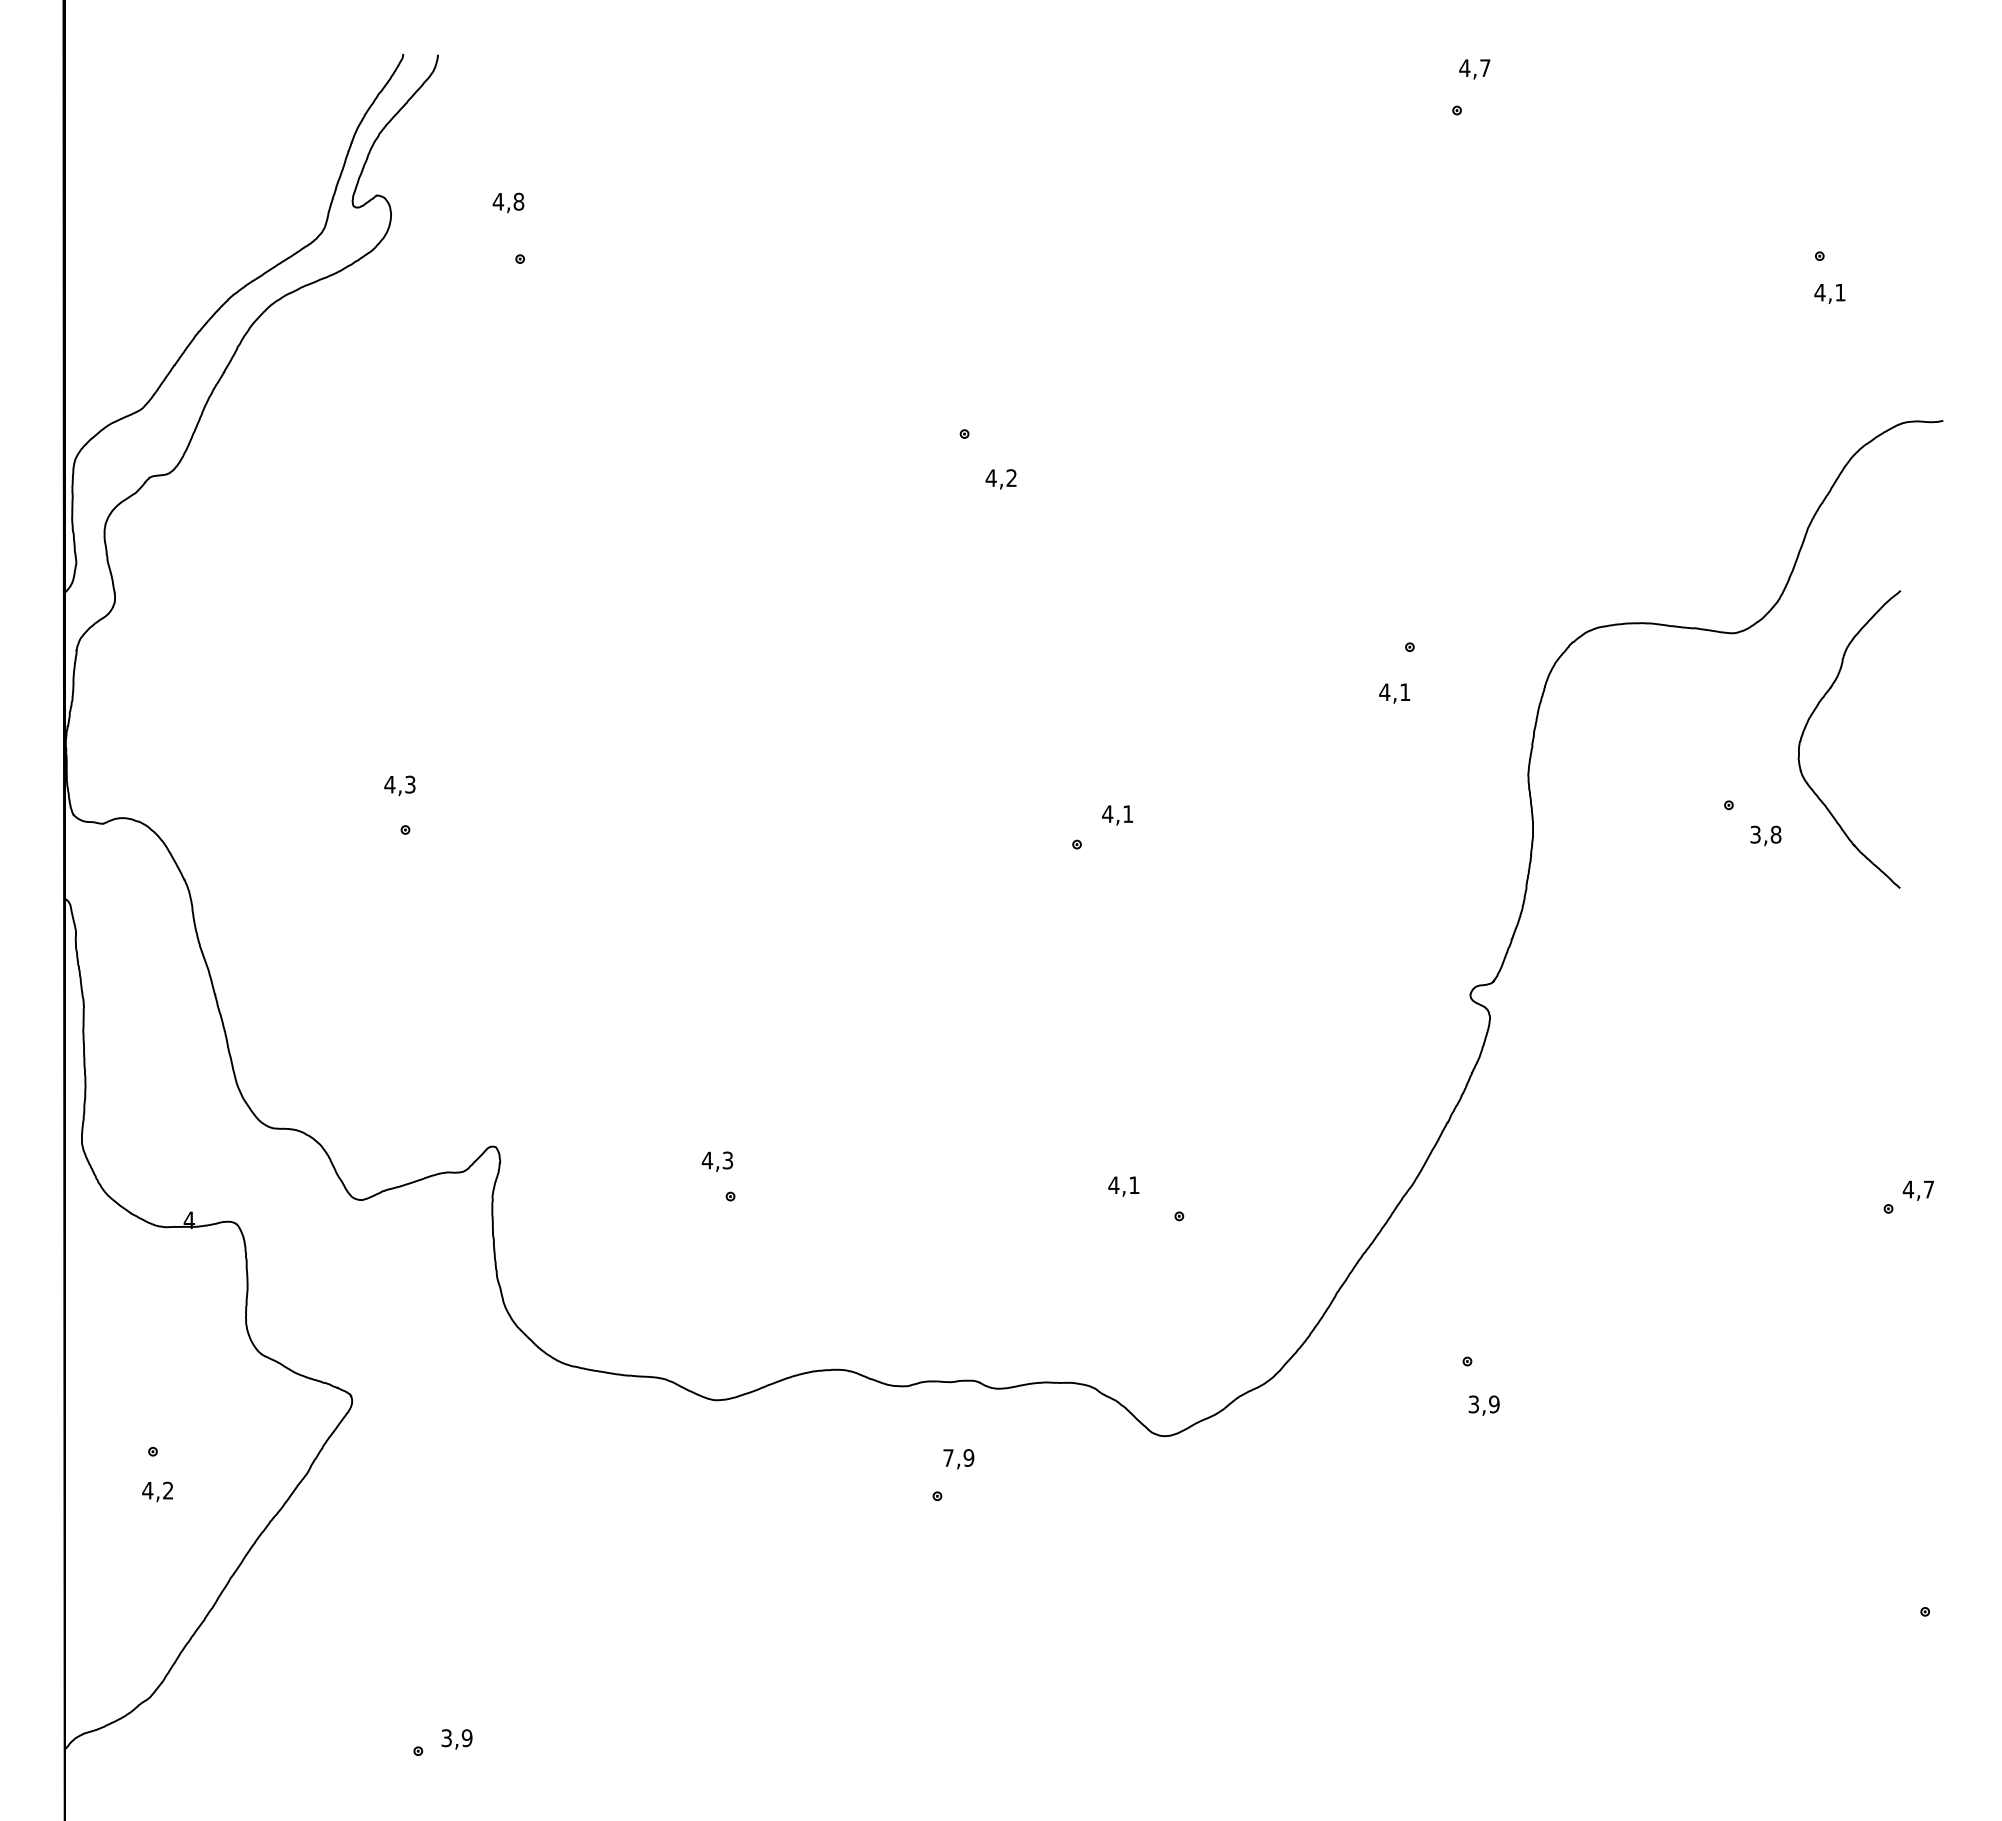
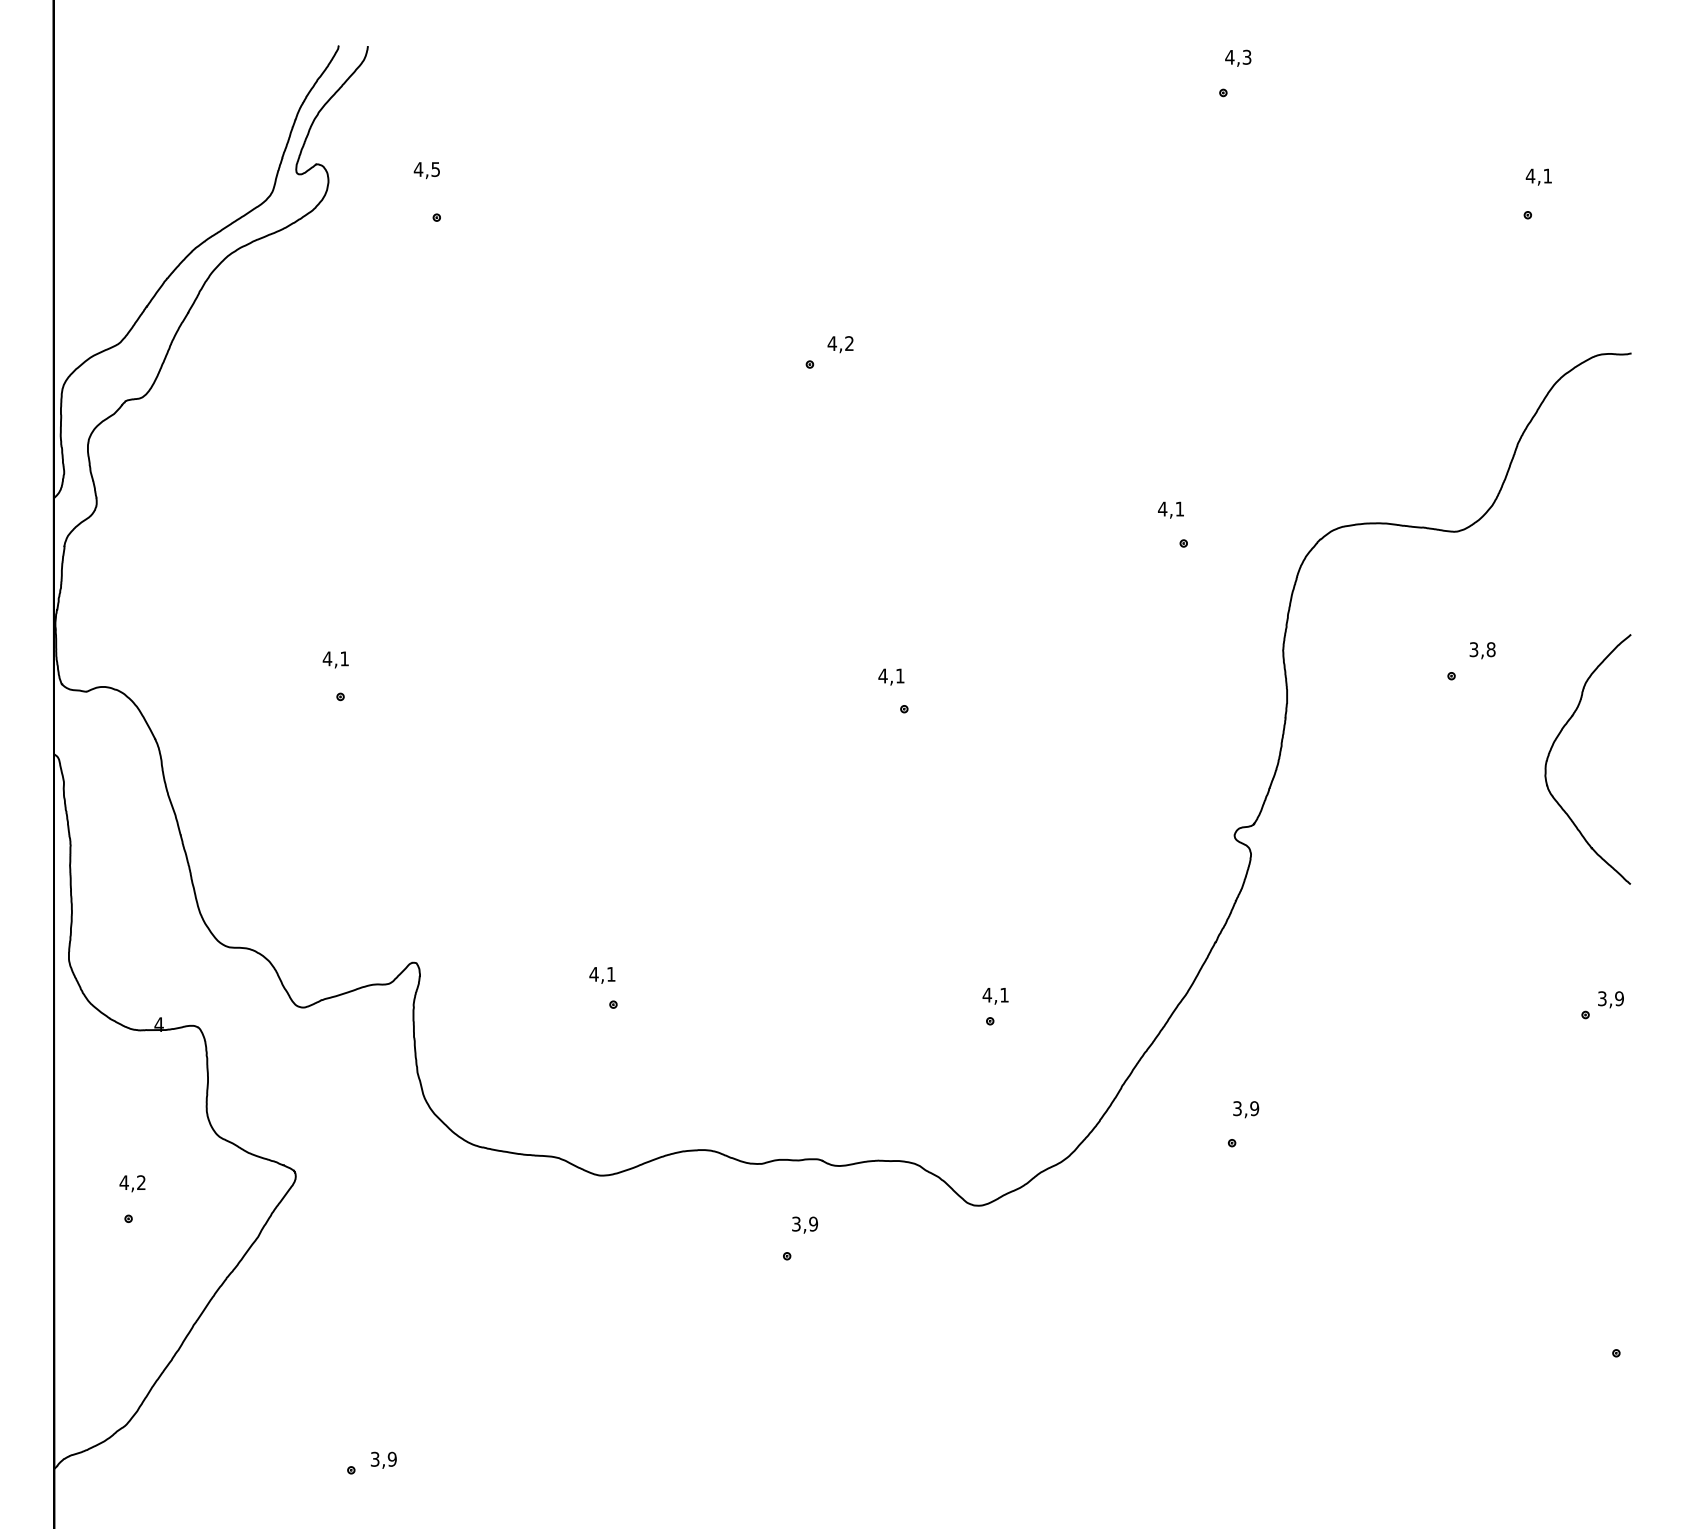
text: (1485, 68) -> (1247, 57), 4,7 -> 4,3
text: (518, 201) -> (435, 169), 4,8 -> 4,5
text: (1829, 293) -> (1538, 176), moved
text: (1000, 479) -> (840, 344), moved
text: (1394, 693) -> (1170, 510), moved
curve: (1811, 717) -> (1556, 740), moved
text: (410, 784) -> (344, 658), 4,3 -> 4,1
text: (1117, 815) -> (891, 677), moved
text: (1765, 835) -> (1482, 650), moved
text: (727, 1160) -> (610, 974), 4,3 -> 4,1
text: (1123, 1186) -> (995, 996), moved
text: (1918, 1189) -> (1610, 998), 4,7 -> 3,9
text: (1483, 1405) -> (1245, 1109), moved
text: (948, 1457) -> (796, 1223), 7,9 -> 3,9
text: (157, 1491) -> (132, 1183), moved

